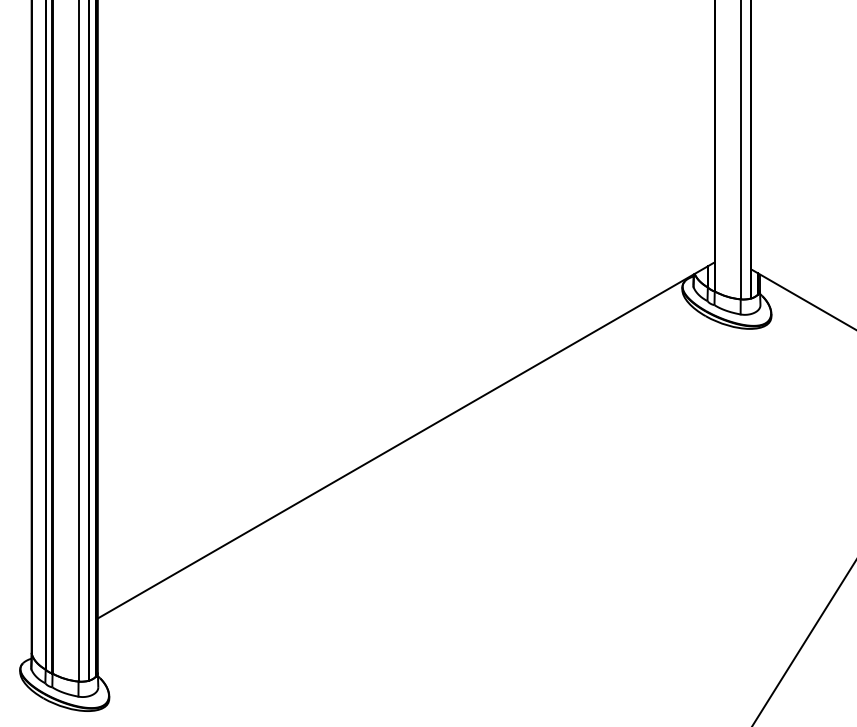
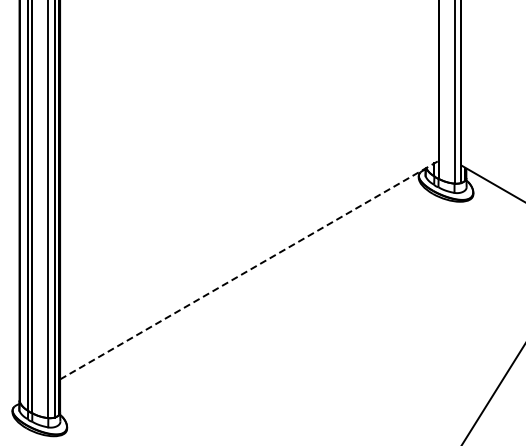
line: (406, 440) -> (249, 270), solid -> dashed

